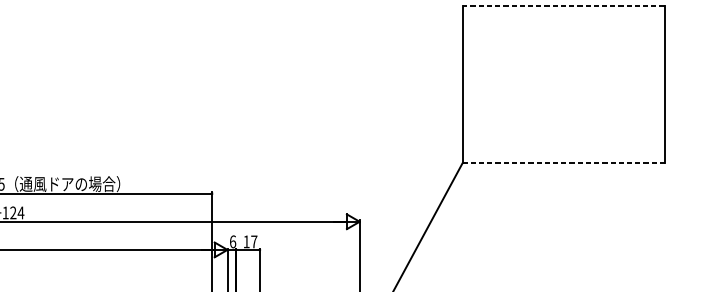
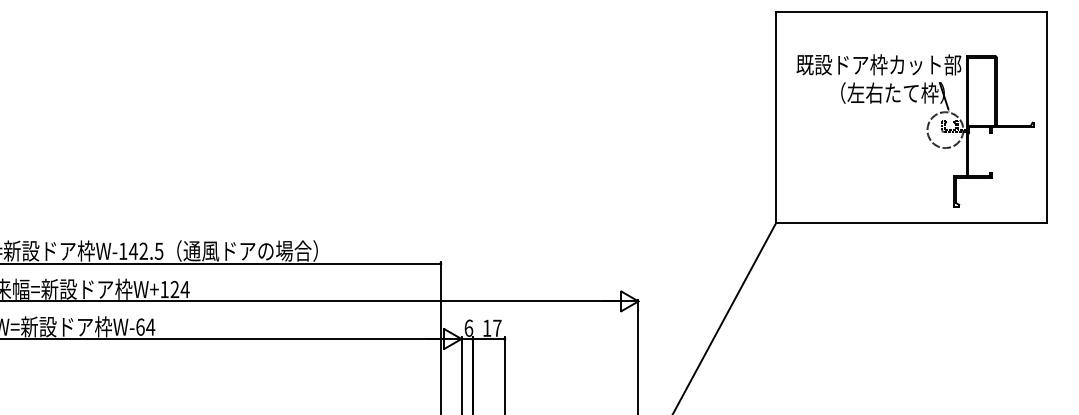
line: (562, 5) -> (910, 12), dashed -> solid
part: (574, 93) -> (926, 129), added
line: (563, 163) -> (911, 223), dashed -> solid

